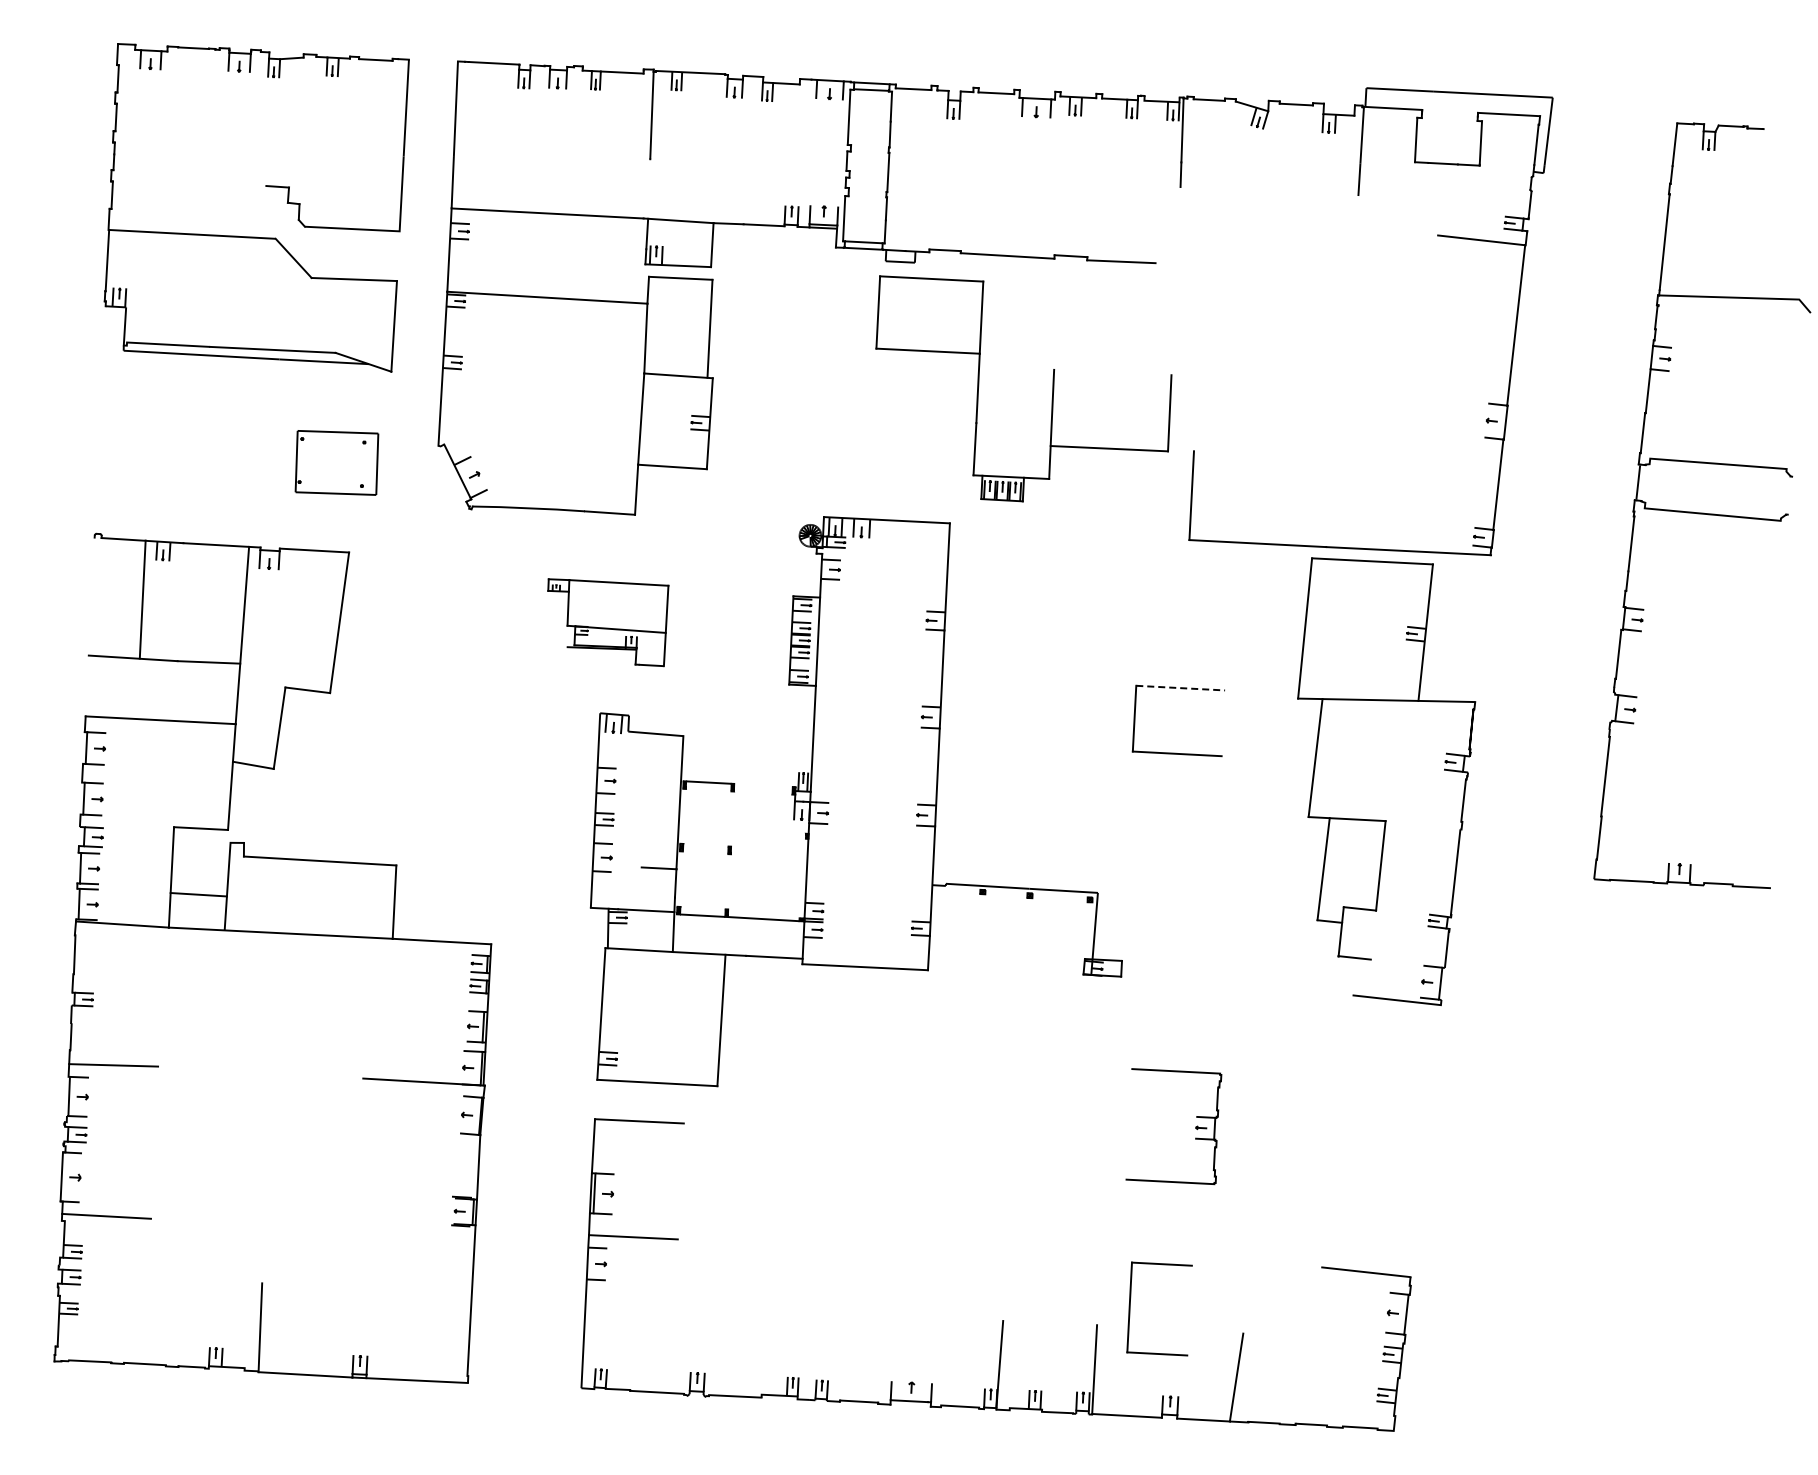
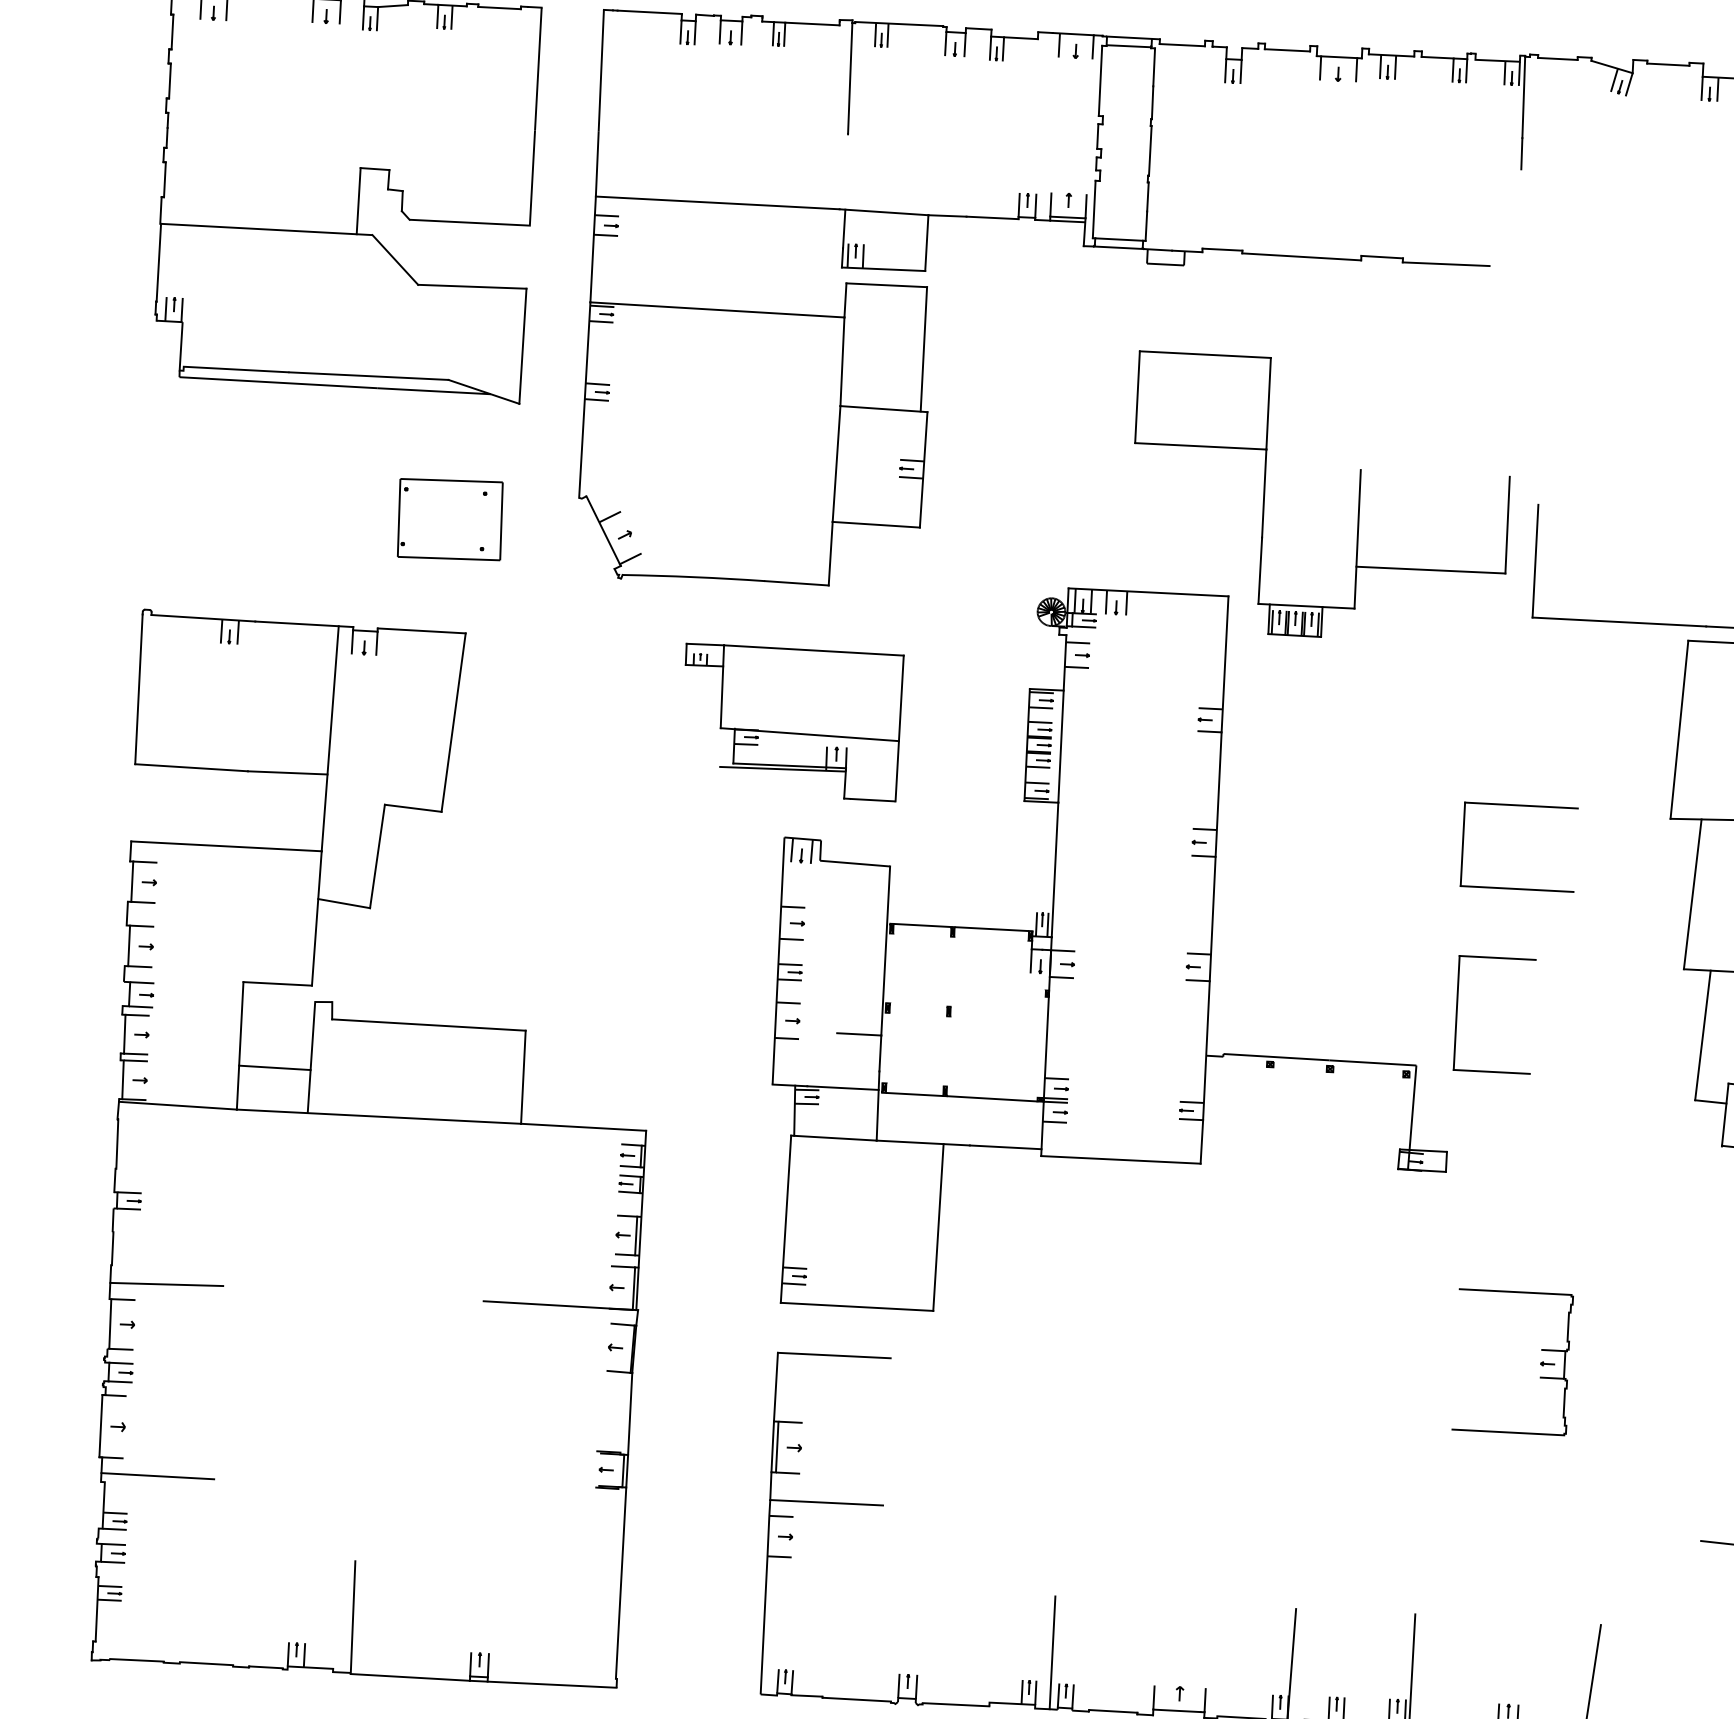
line: (264, 212) -> (358, 201), added
part: (1052, 388) -> (1358, 493), moved
line: (142, 599) -> (138, 689), moved
part: (608, 622) -> (795, 722), size x1.43
line: (1181, 688) -> (1522, 806), dashed -> solid
line: (763, 785) -> (991, 929), added
part: (1130, 1308) -> (1457, 1014), moved
line: (811, 1355) -> (1052, 1652), added

